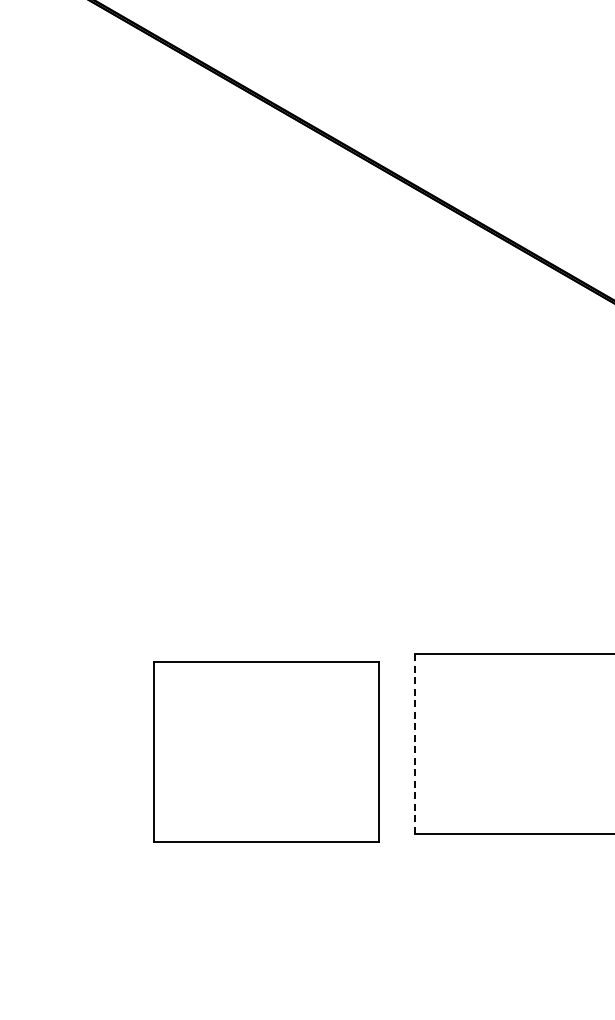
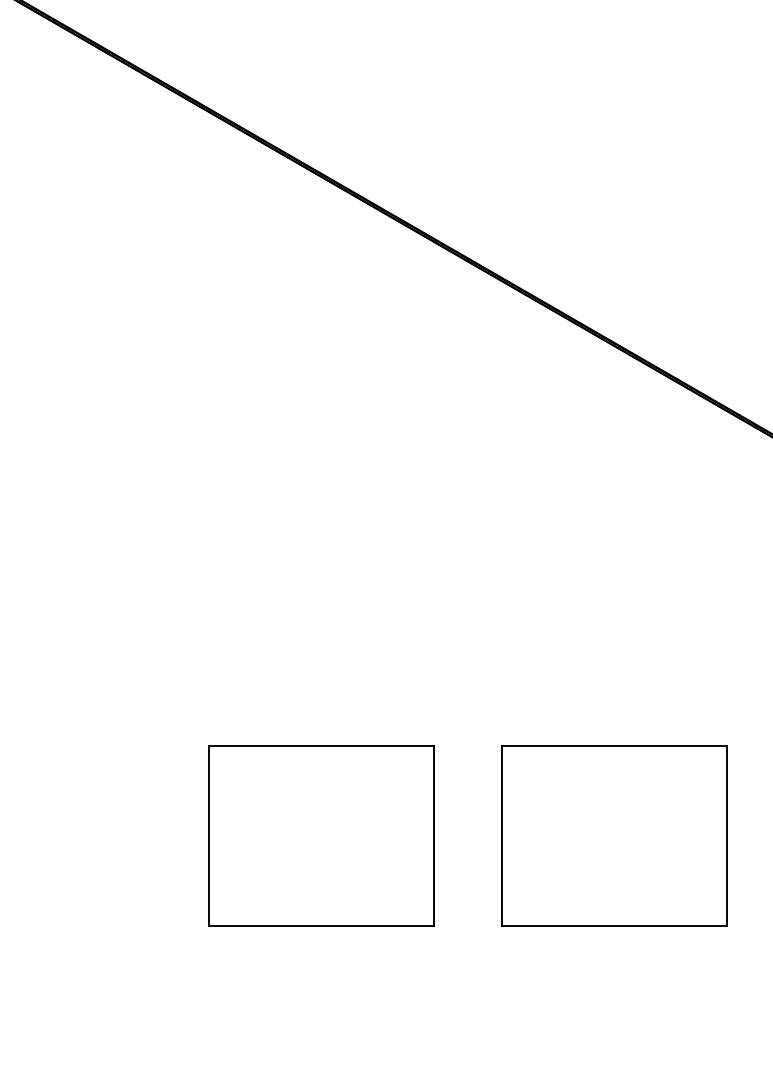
line: (414, 743) -> (501, 836), dashed -> solid
part: (266, 750) -> (321, 835), moved

